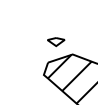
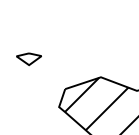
part: (56, 42) -> (29, 59), moved

